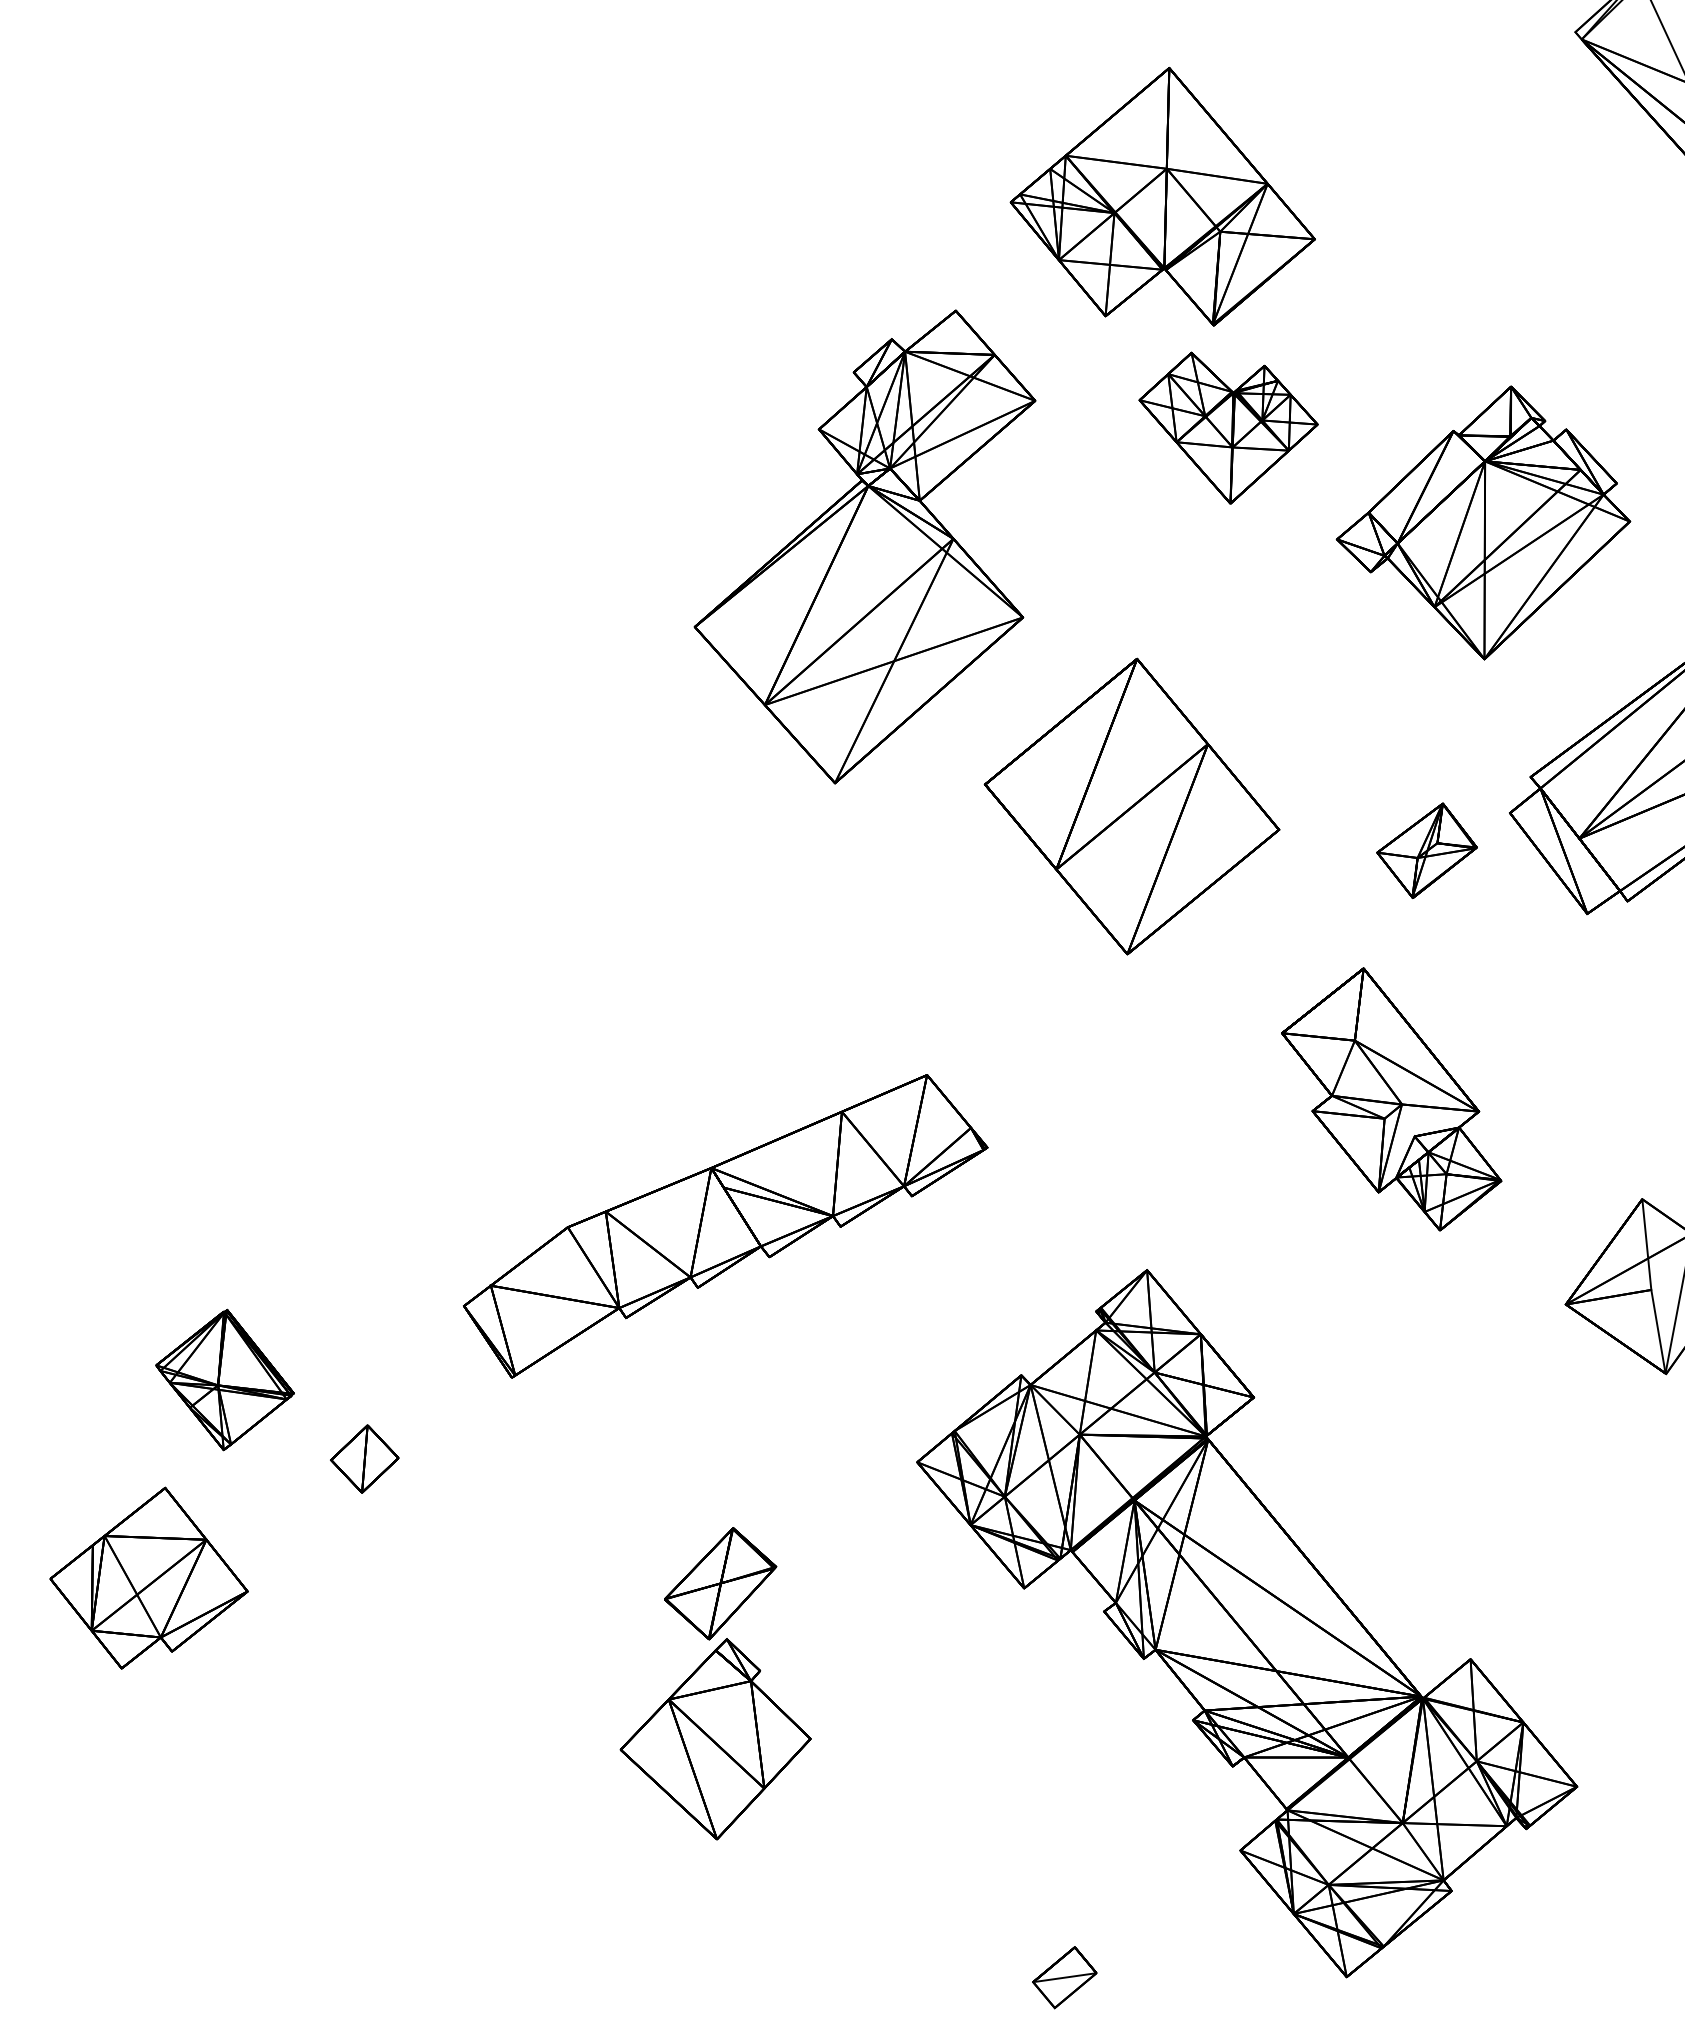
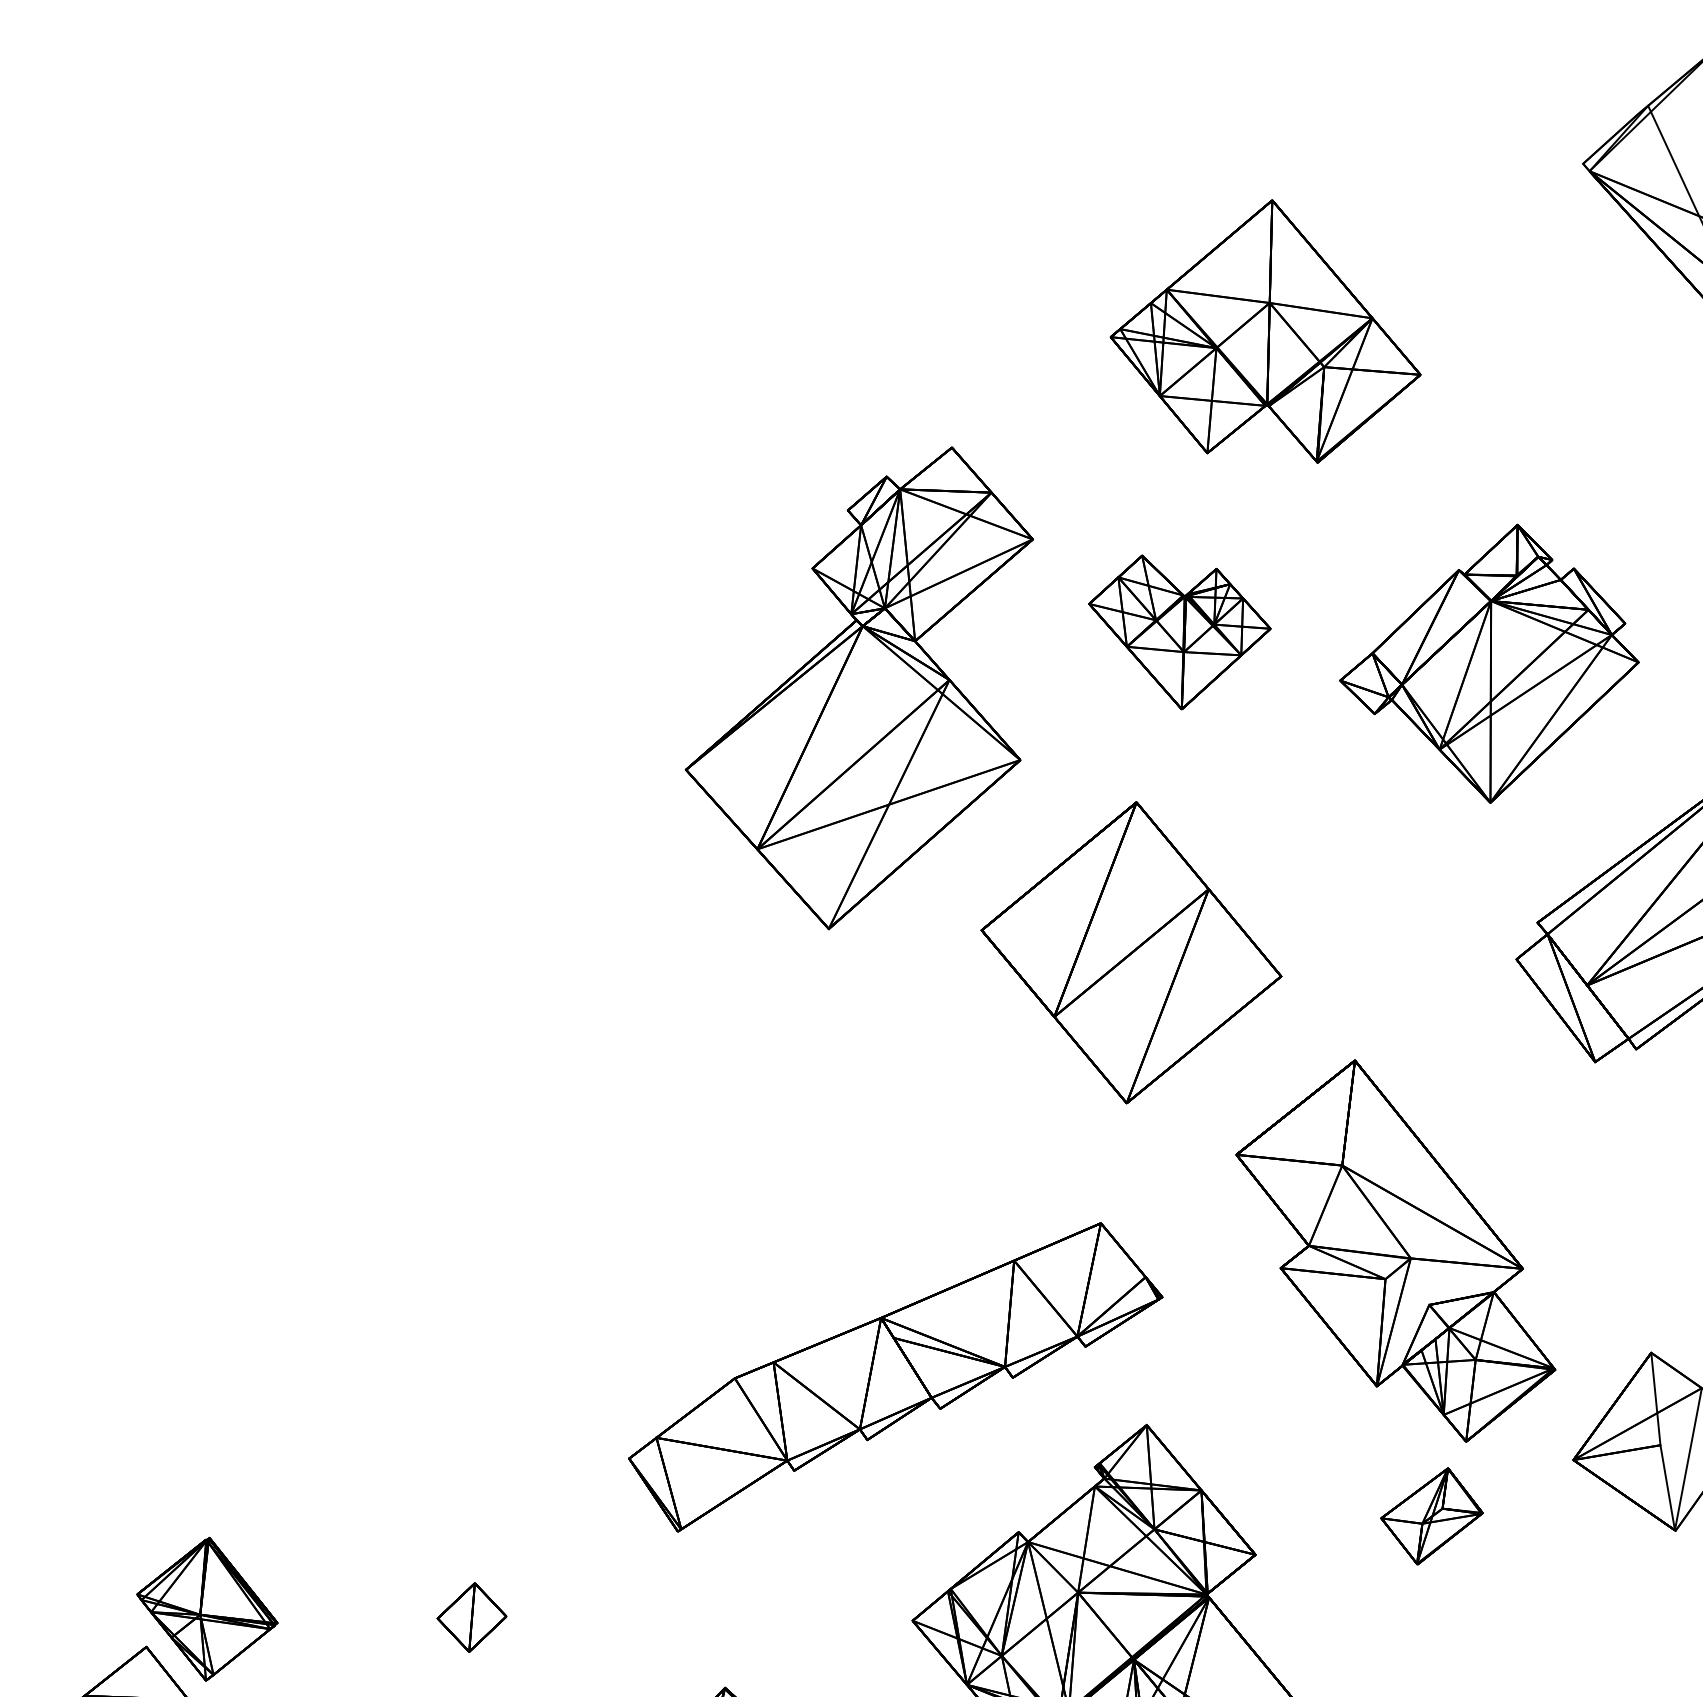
part: (1162, 196) -> (1265, 331), moved
part: (1228, 427) -> (1179, 631), moved
part: (1426, 850) -> (1431, 1516), moved
part: (1391, 1099) -> (1395, 1251), size x1.43
part: (725, 1226) -> (895, 1377), moved
part: (224, 1379) -> (206, 1608), moved
part: (364, 1458) -> (471, 1616), moved

